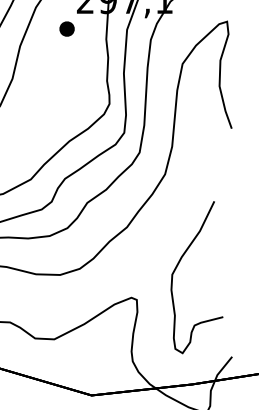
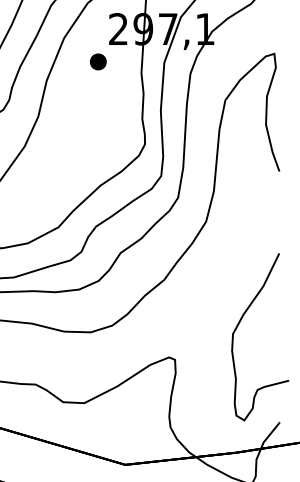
curve: (177, 267) -> (238, 326), moved

